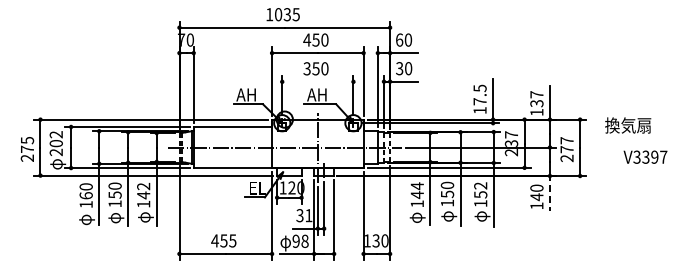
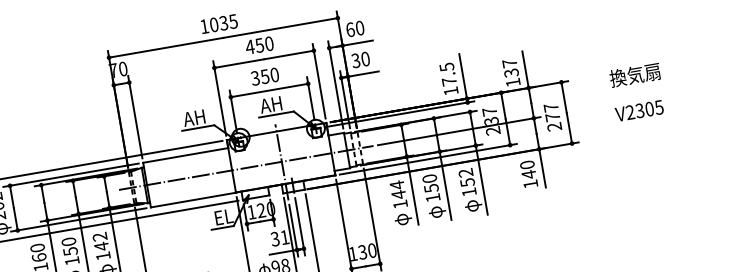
line: (317, 81) -> (269, 90), added
text: (628, 125) -> (635, 74), moved
text: (650, 156) -> (644, 109), V3397 -> V2305
line: (549, 193) -> (542, 168), dashed -> solid

